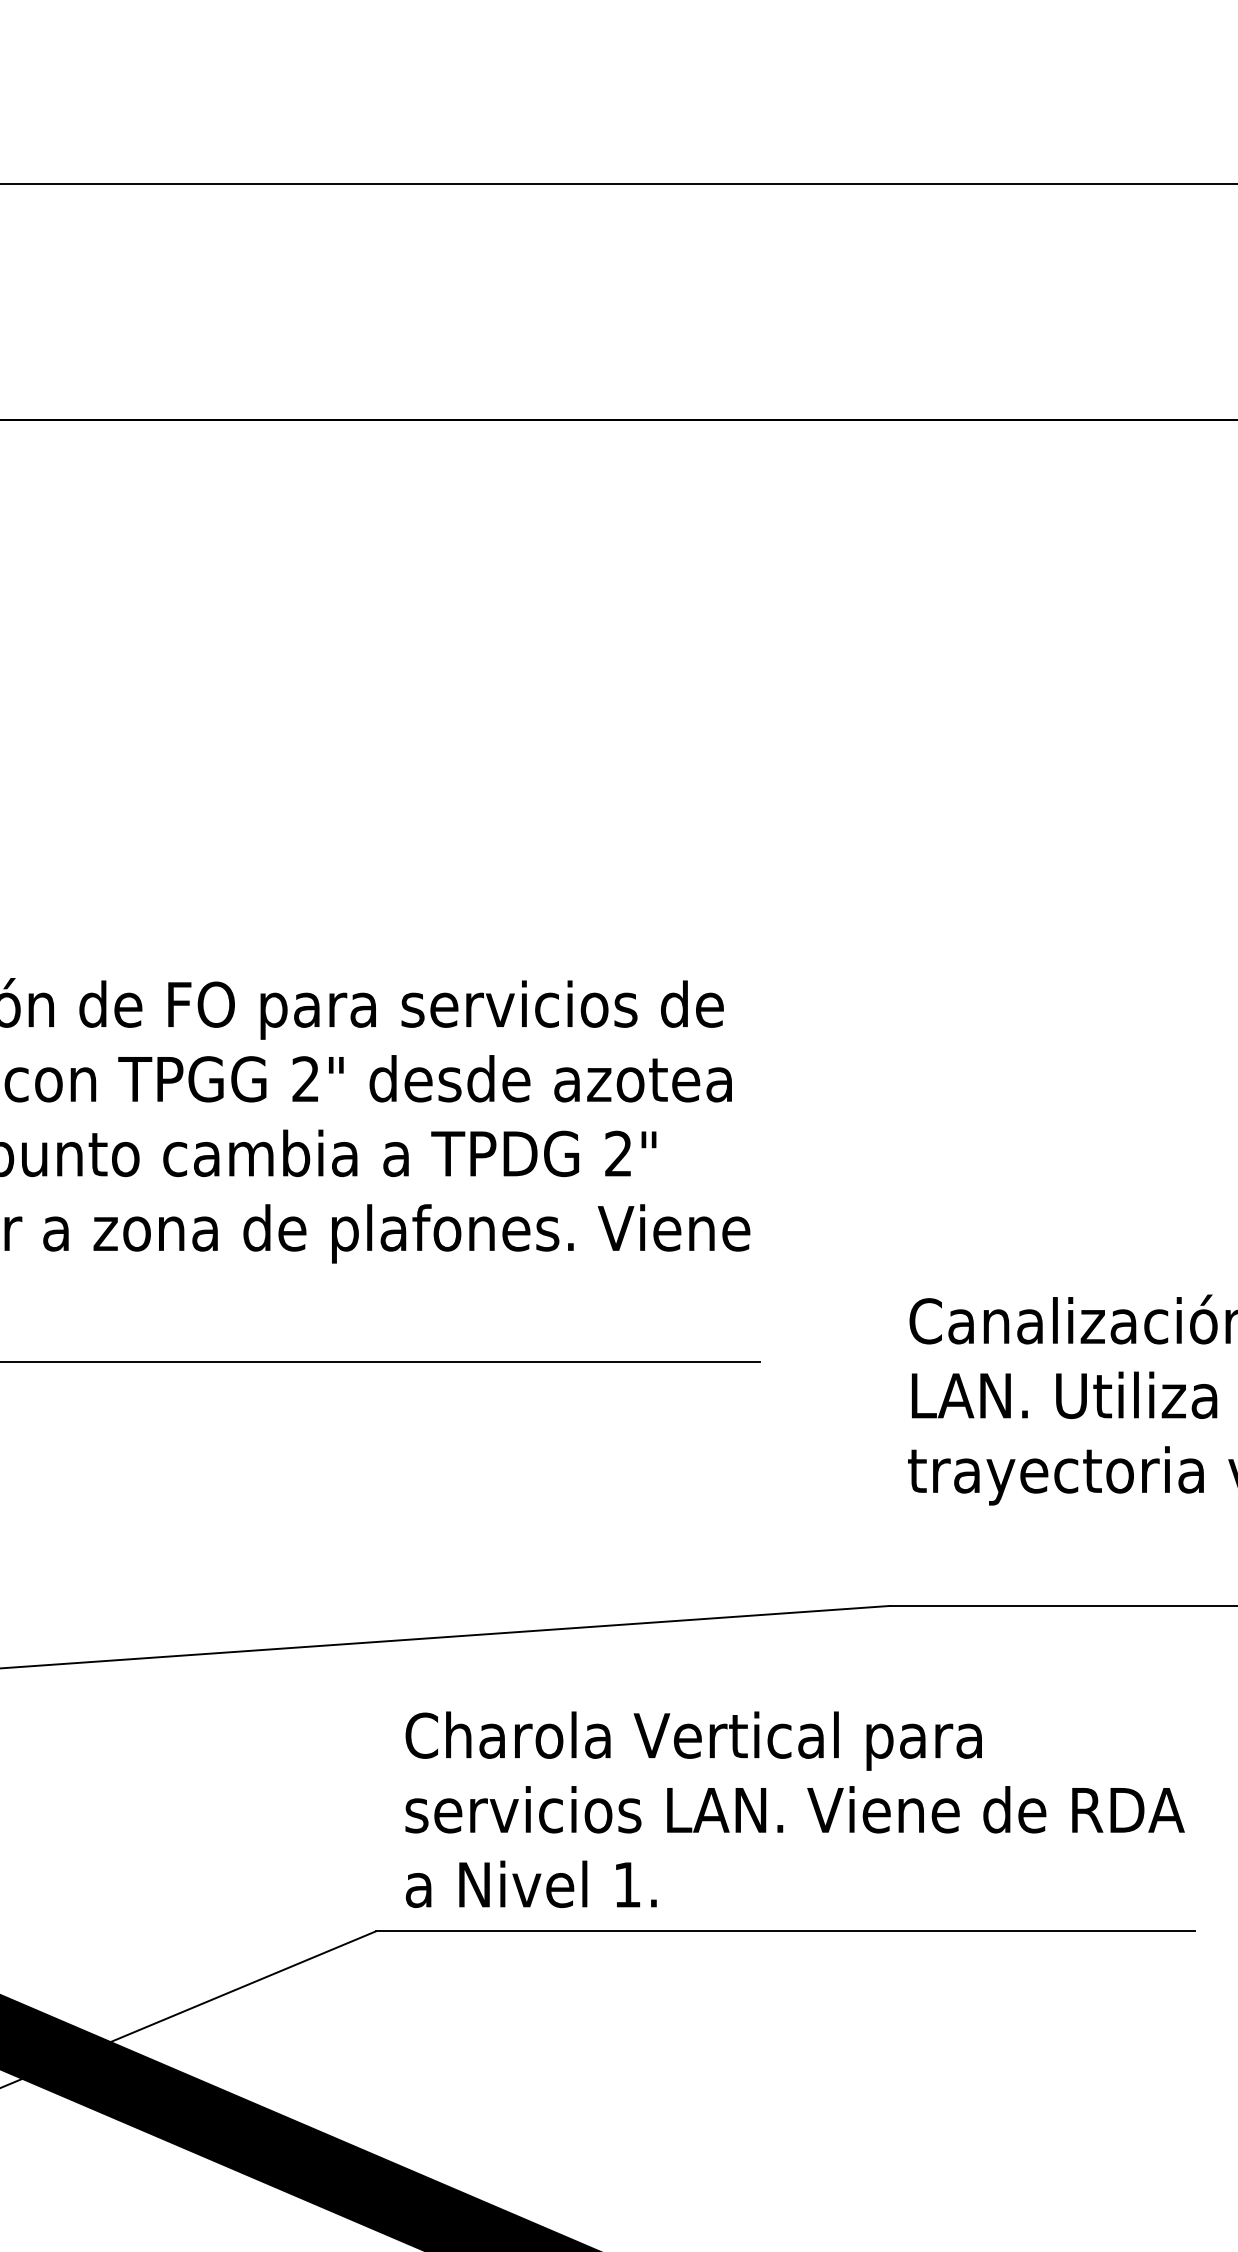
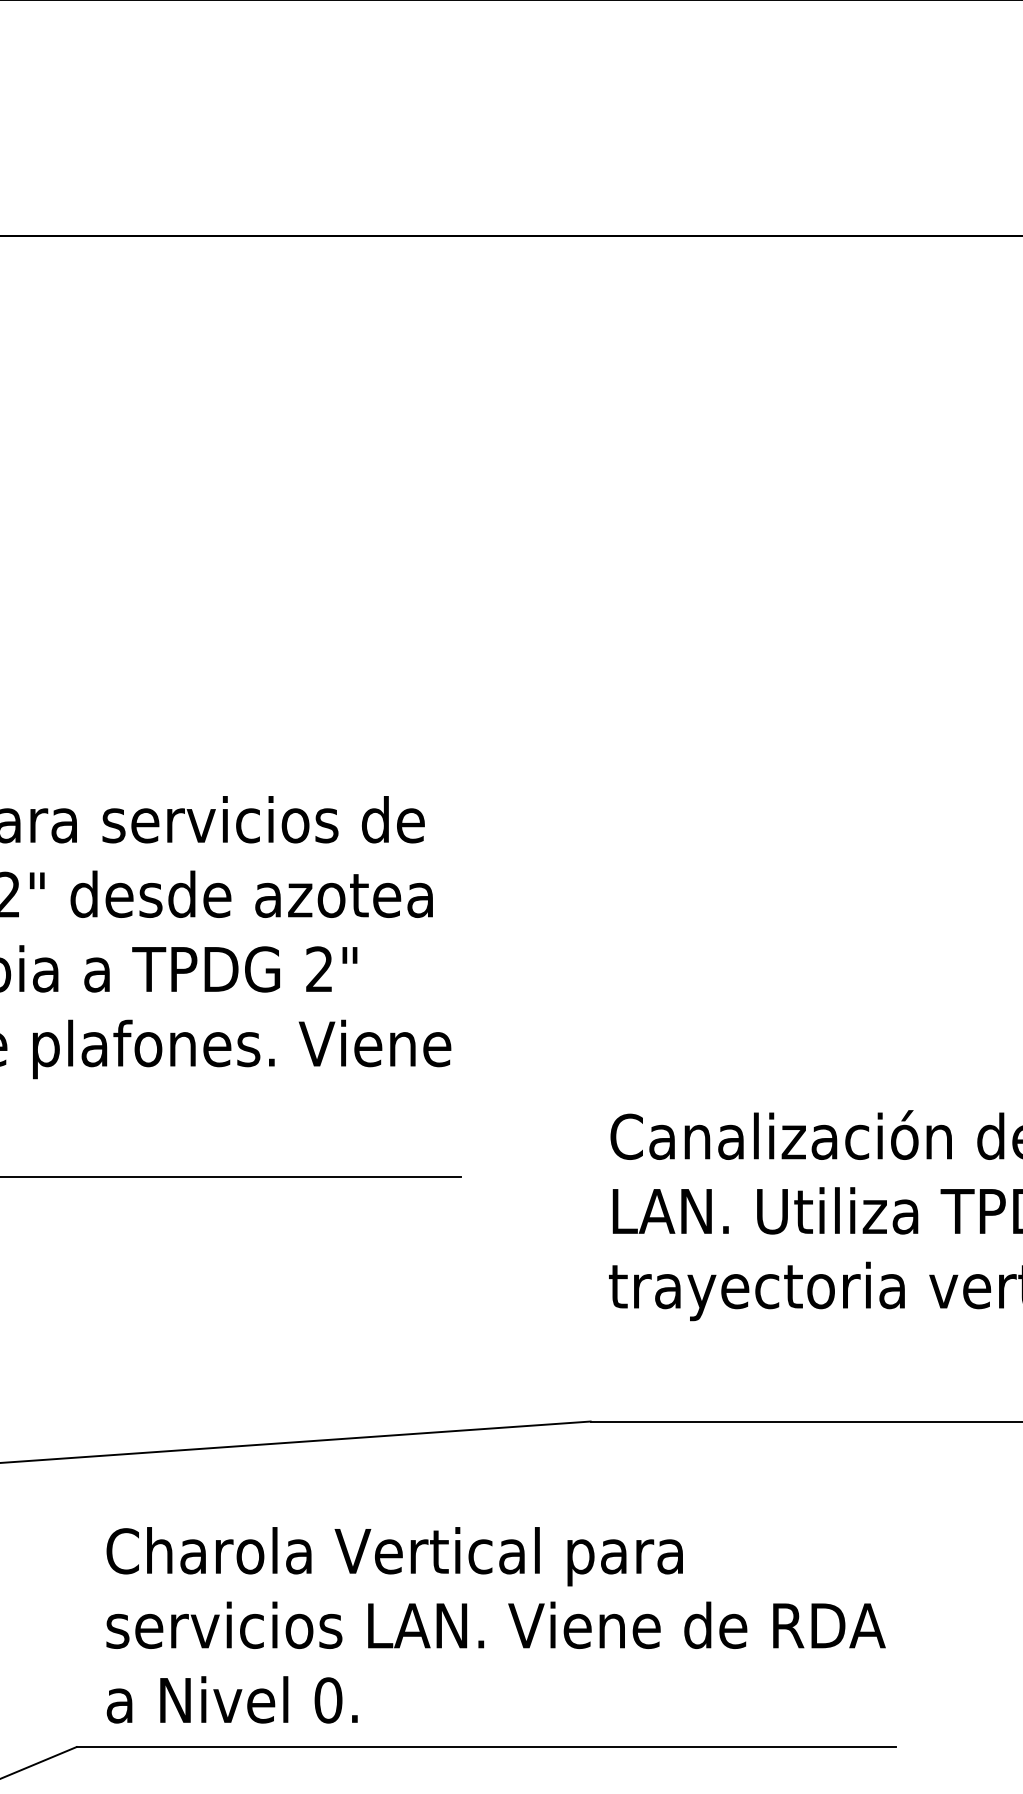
text: (627, 1884) -> (328, 1700), 1. -> 0.

